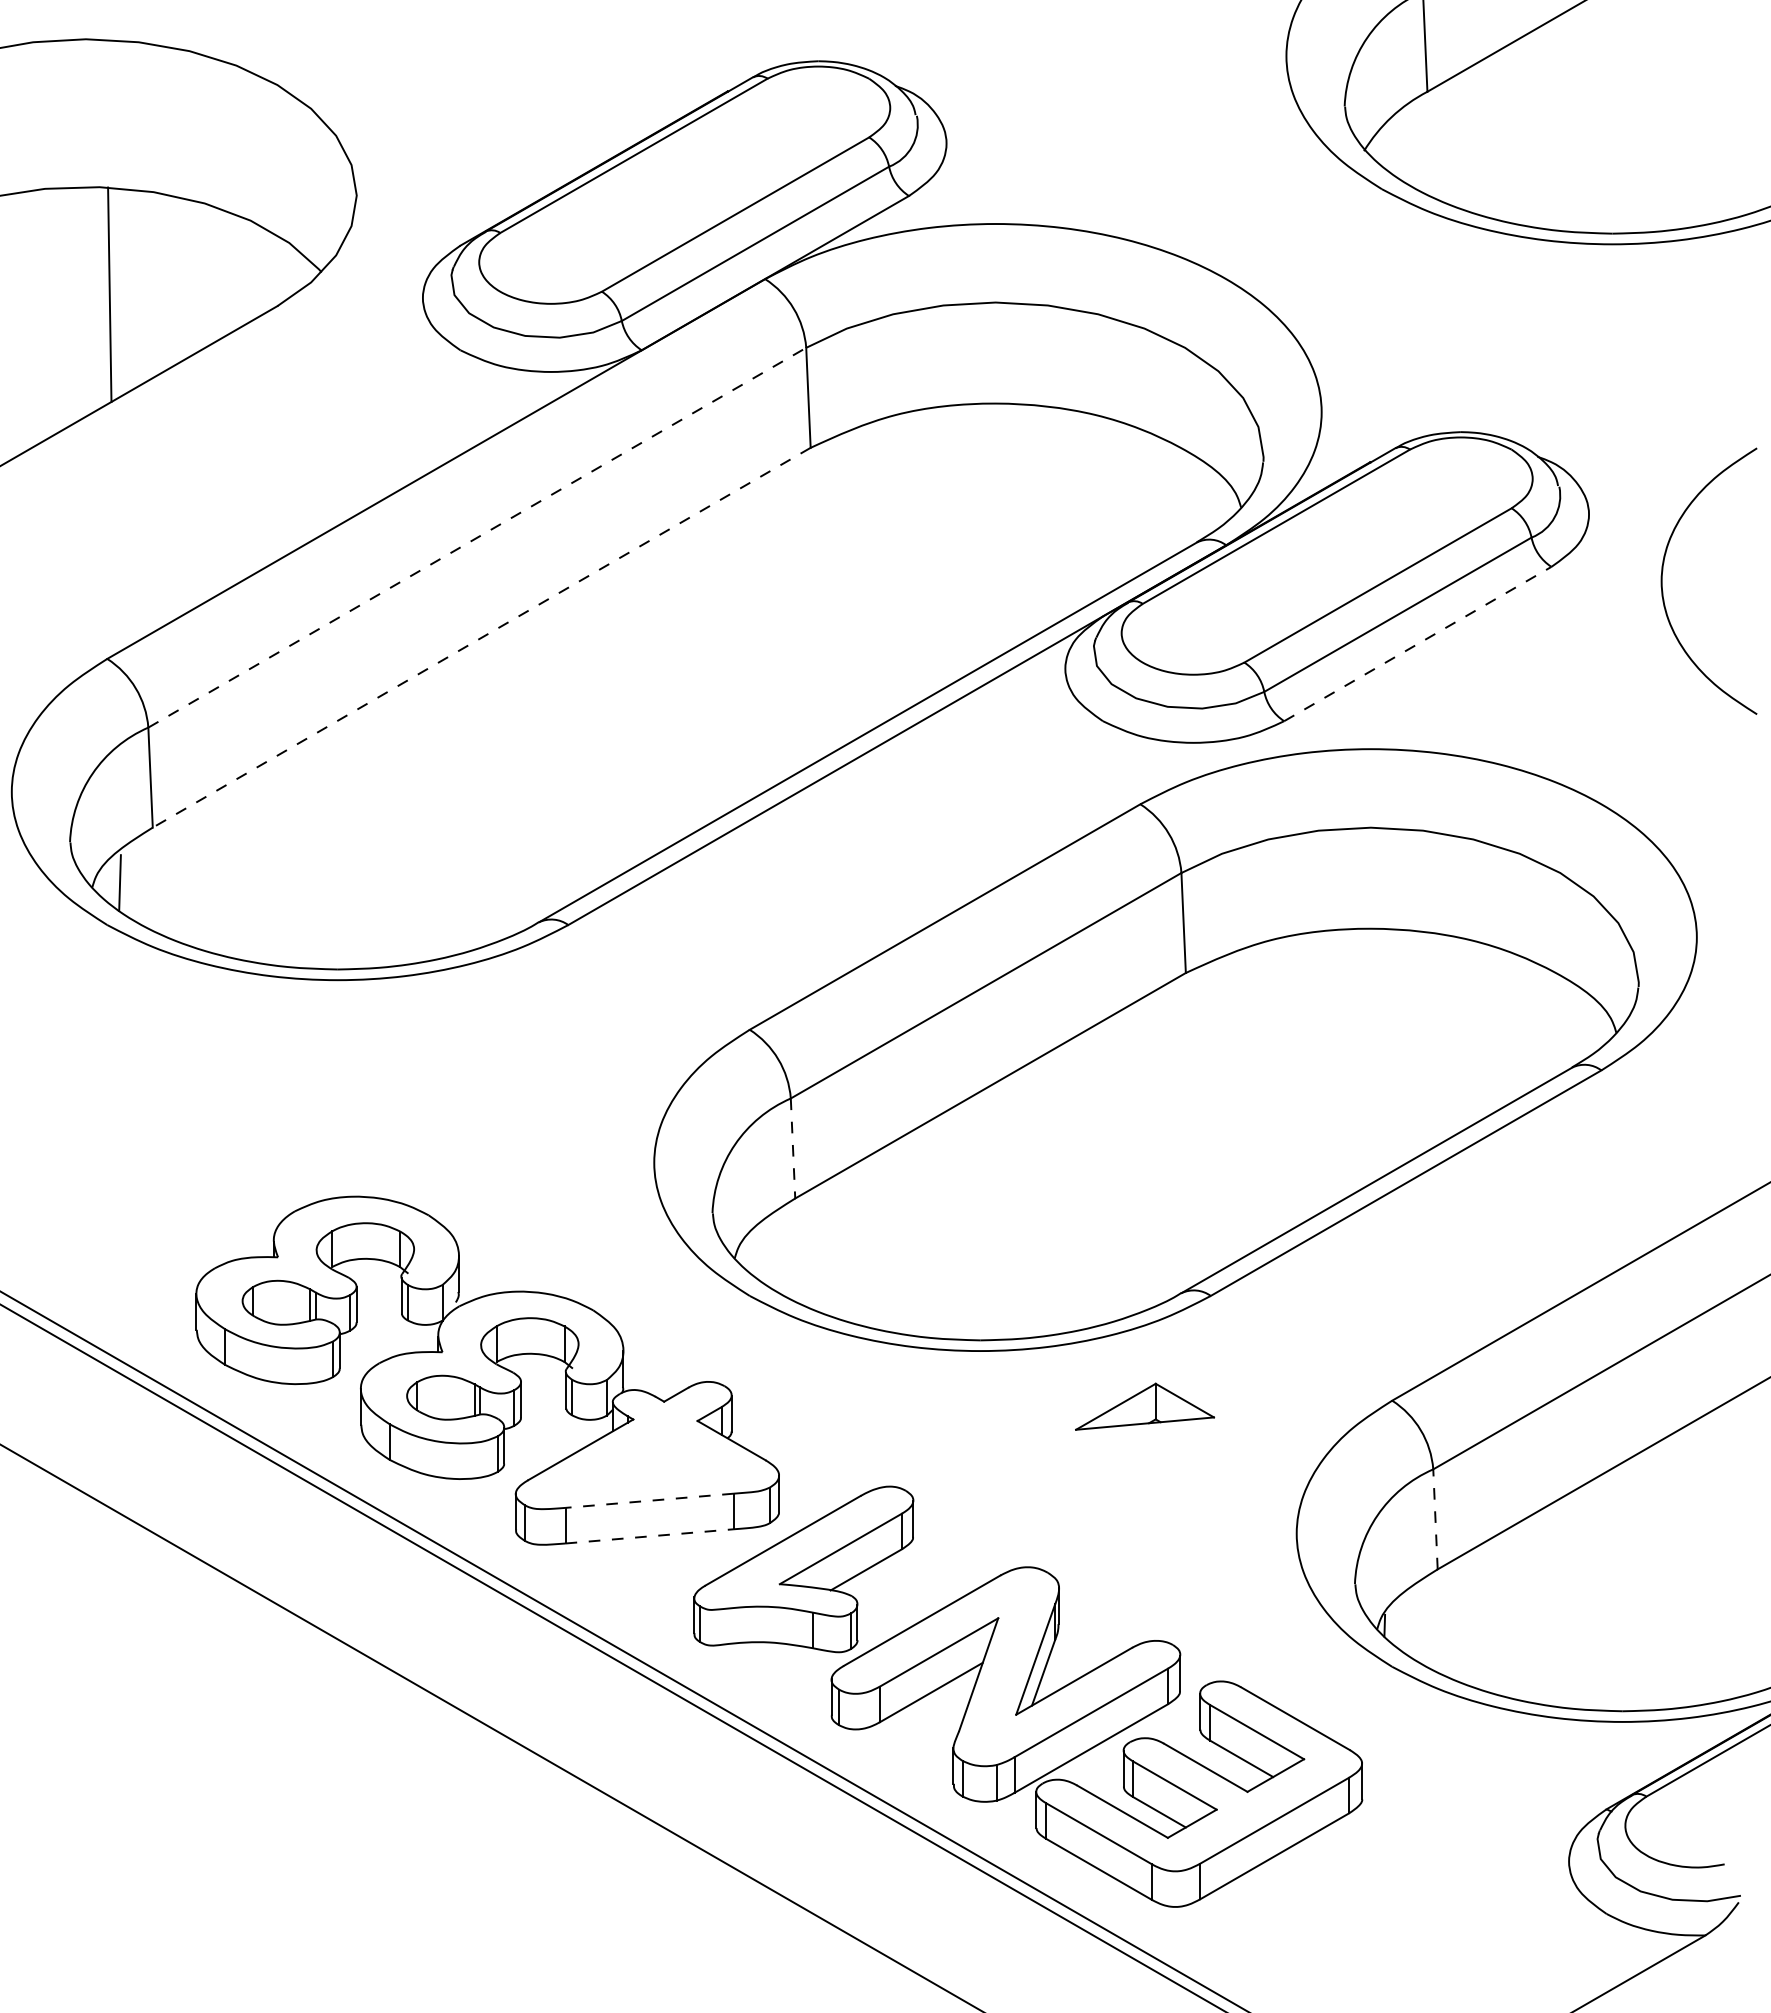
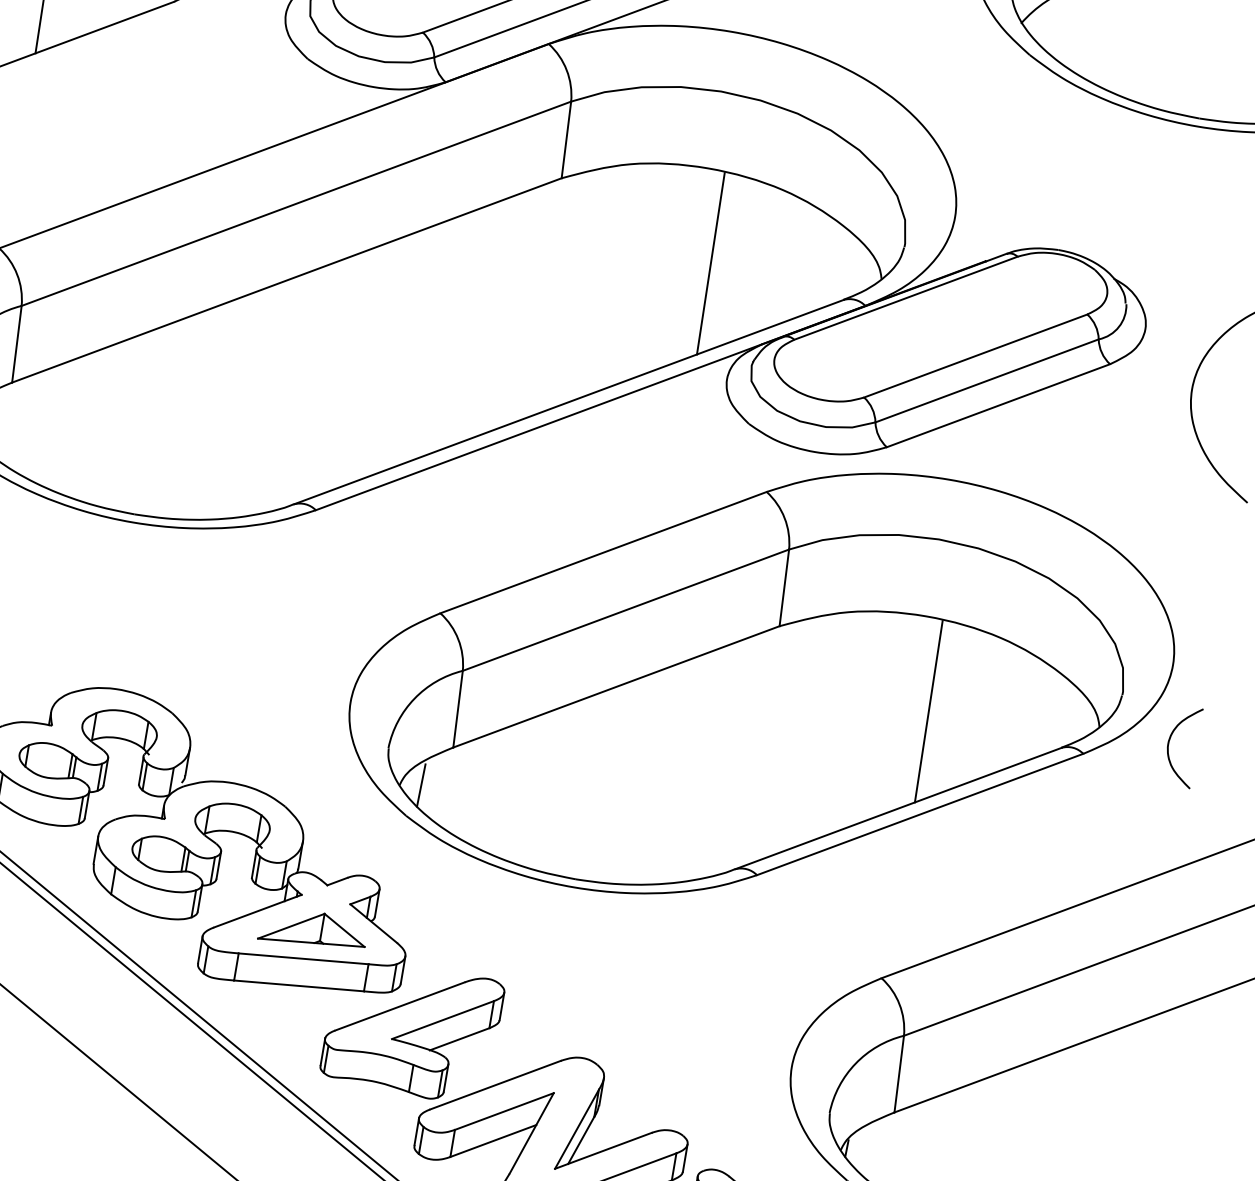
line: (1019, 524) -> (710, 263), added
line: (477, 537) -> (296, 203), dashed -> solid
line: (481, 637) -> (286, 280), dashed -> solid
line: (1418, 643) -> (999, 405), dashed -> solid
curve: (1709, 1034) -> (1170, 740), added
line: (1394, 1049) -> (928, 711), added
line: (793, 1148) -> (458, 709), dashed -> solid
line: (762, 1253) -> (421, 785), added
part: (1145, 1406) -> (313, 929), moved
line: (649, 1500) -> (303, 958), dashed -> solid
line: (1435, 1518) -> (899, 1073), dashed -> solid
line: (650, 1536) -> (299, 986), dashed -> solid

